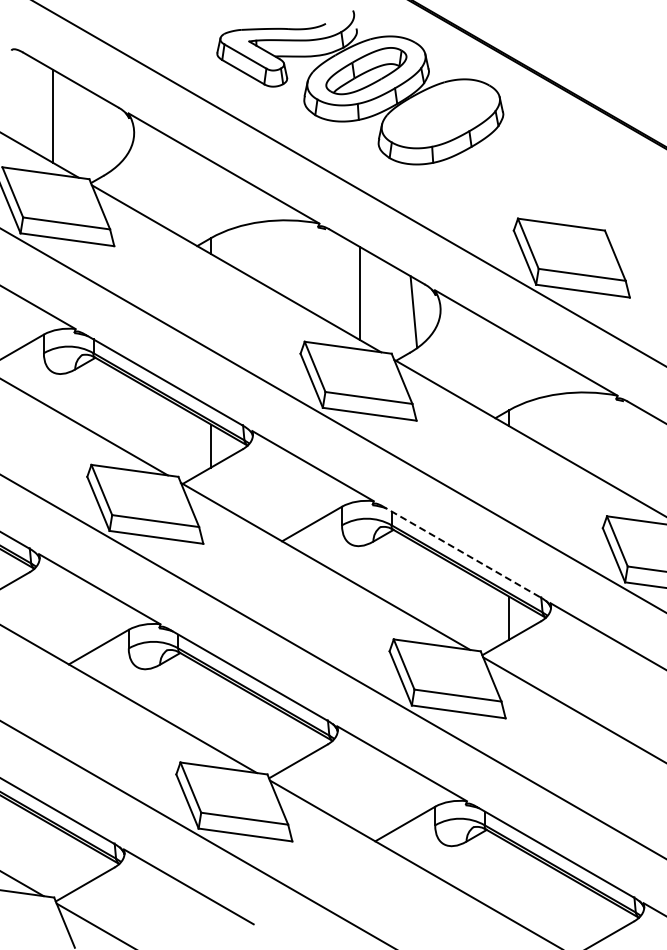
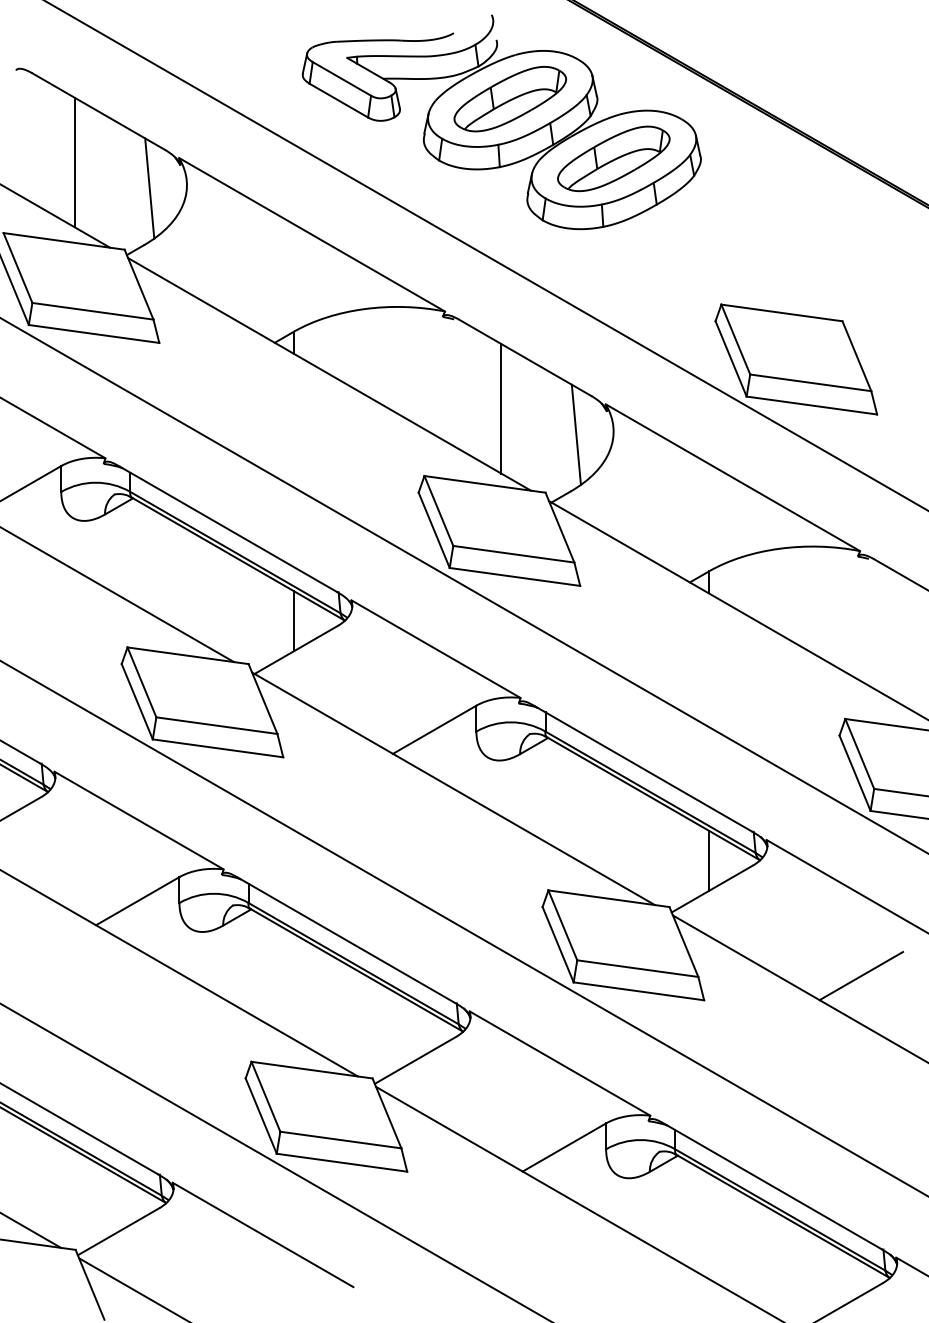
part: (440, 113) -> (613, 158), added
line: (107, 135) -> (149, 188), added
line: (462, 552) -> (644, 769), dashed -> solid
line: (618, 700) -> (861, 975), added

